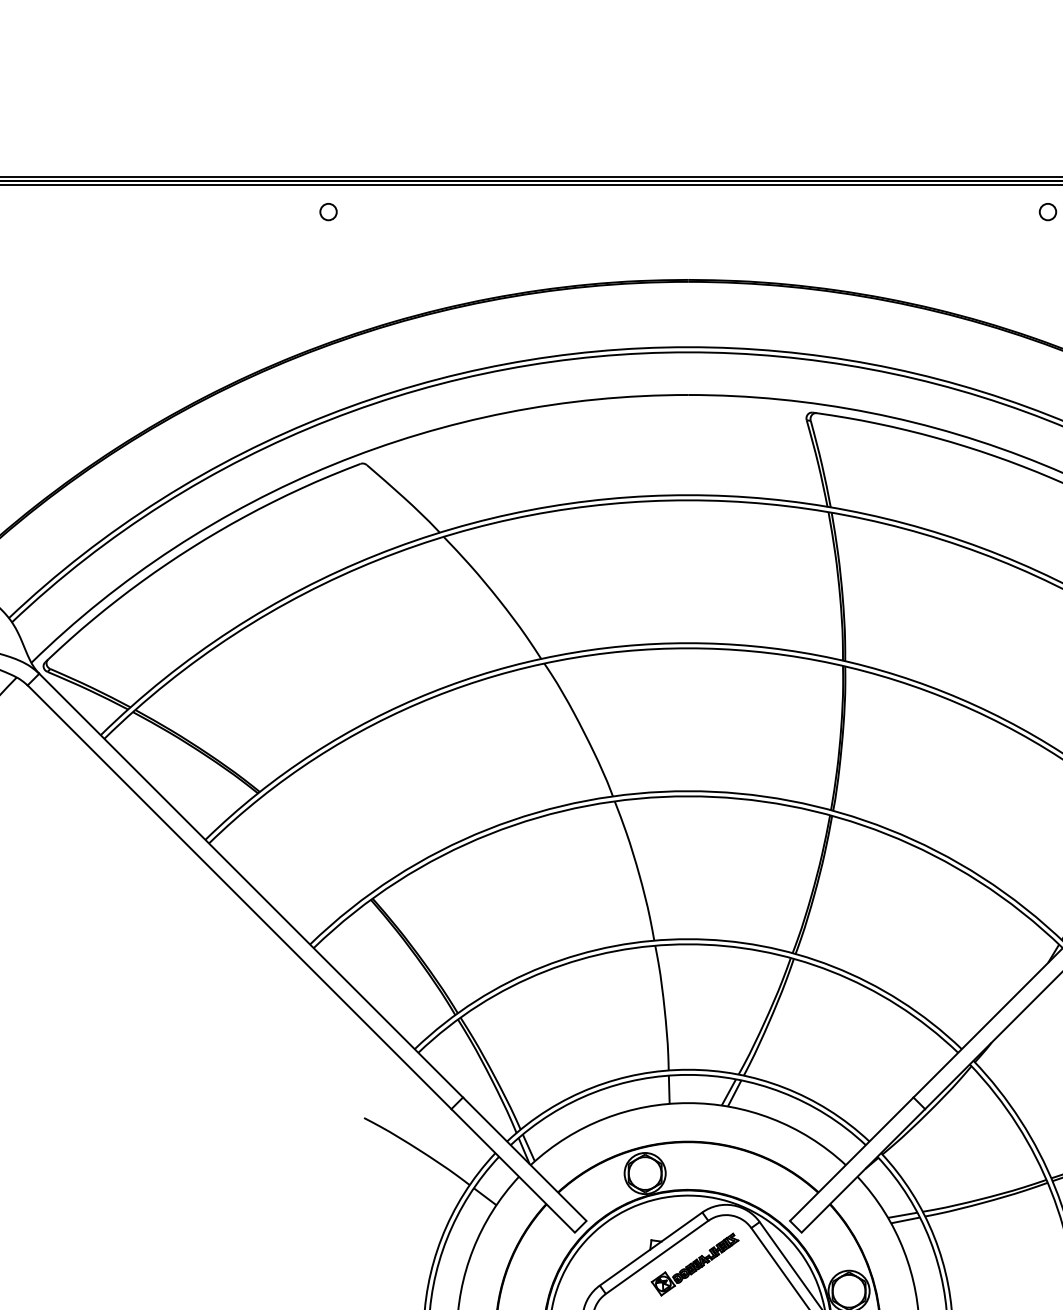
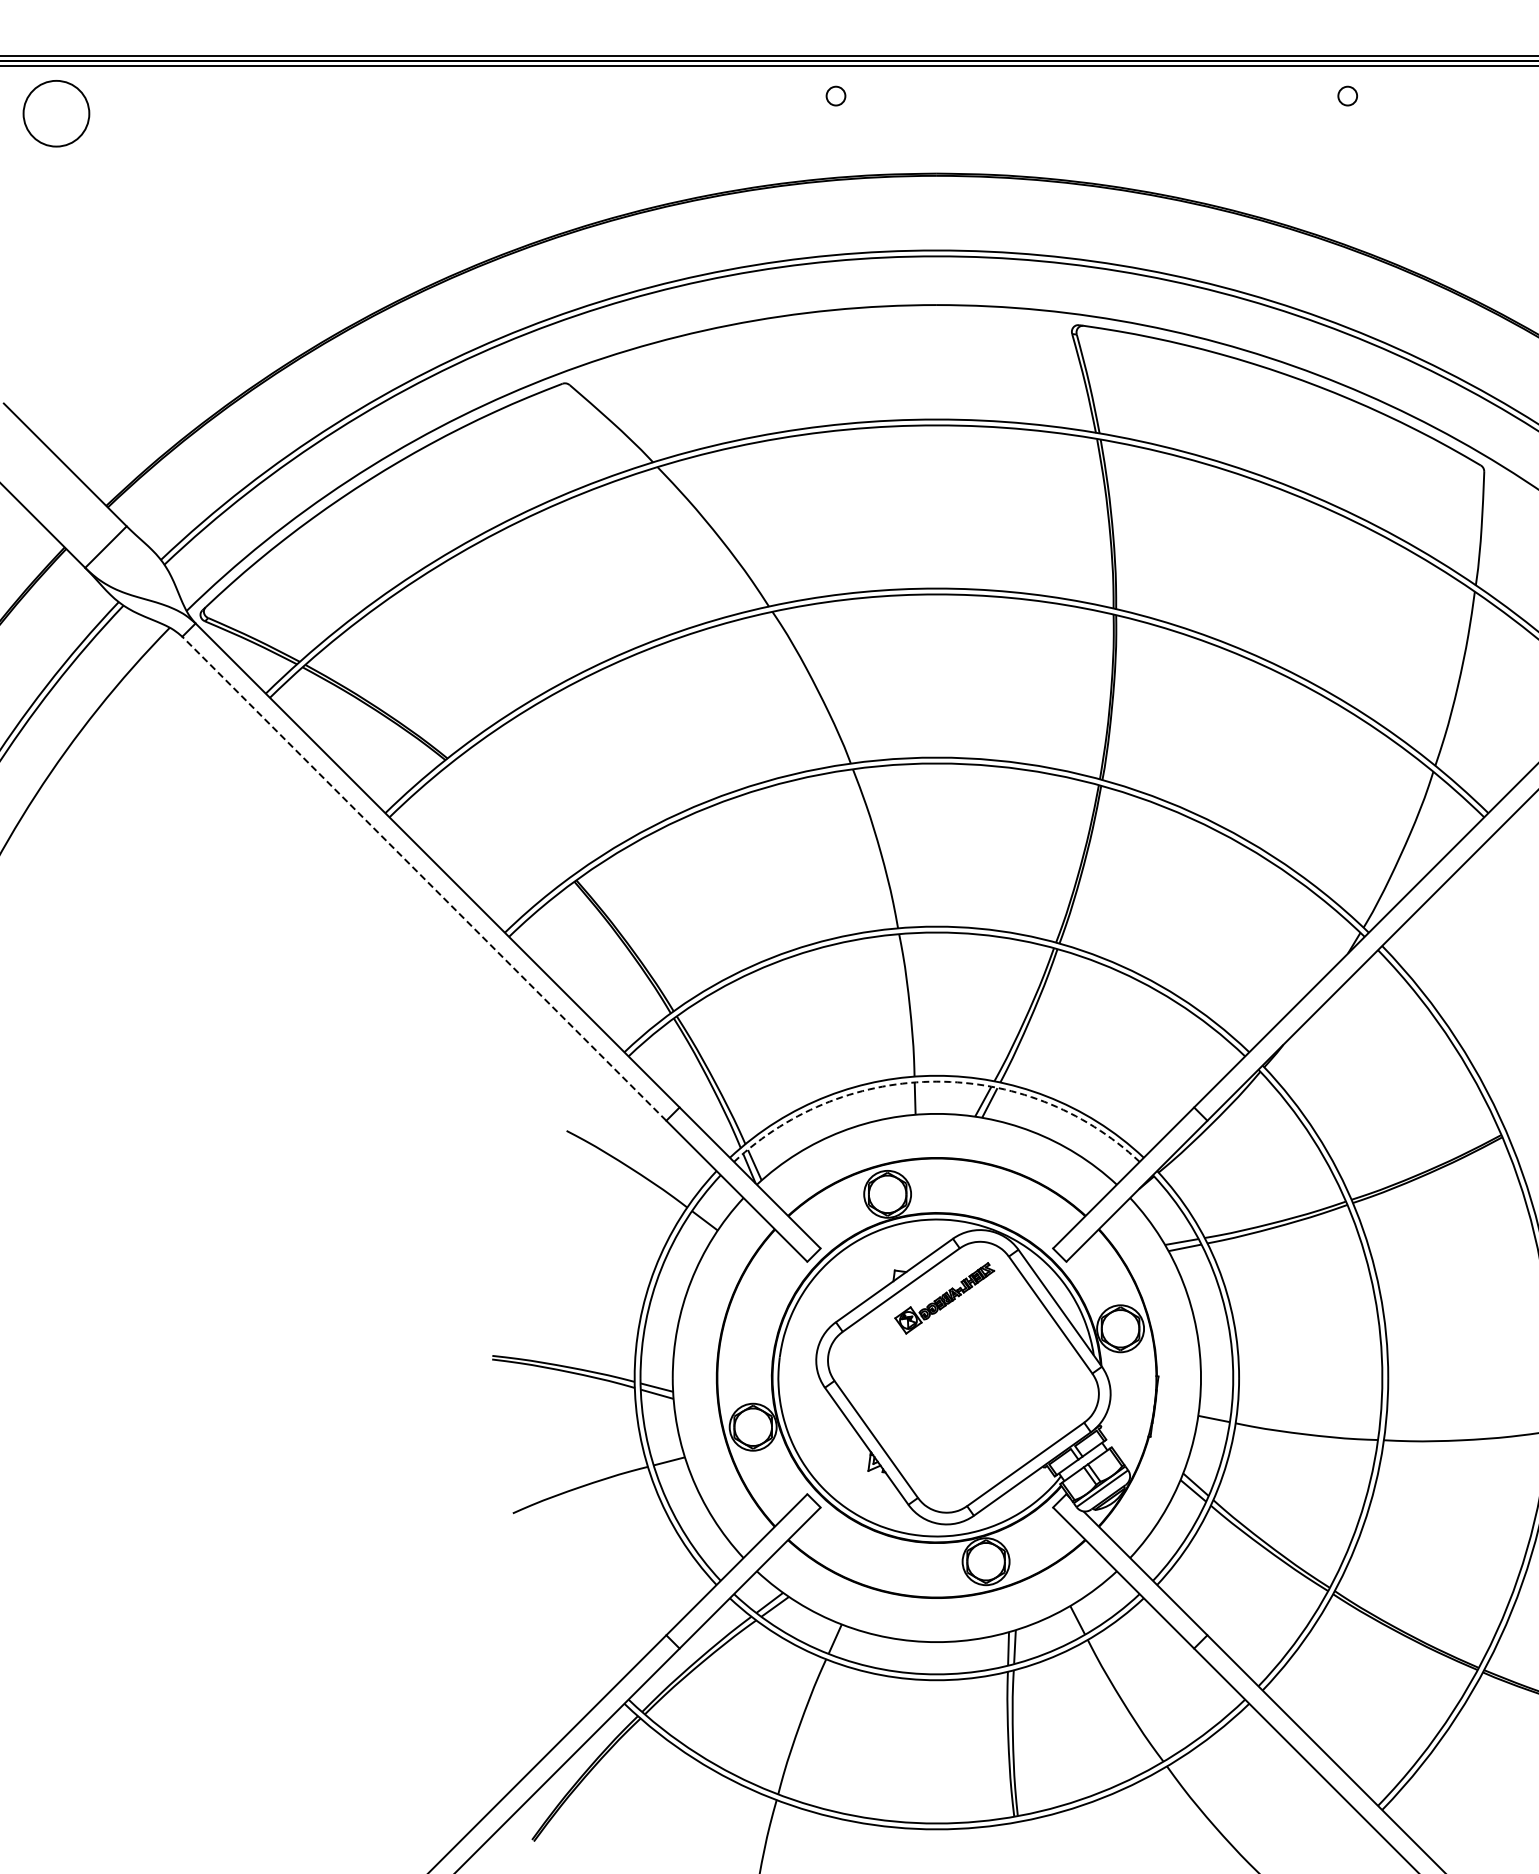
circle: (328, 211) -> (835, 95), moved
line: (239, 897) -> (424, 878), solid -> dashed
arc: (687, 1074) -> (936, 1081), solid -> dashed

